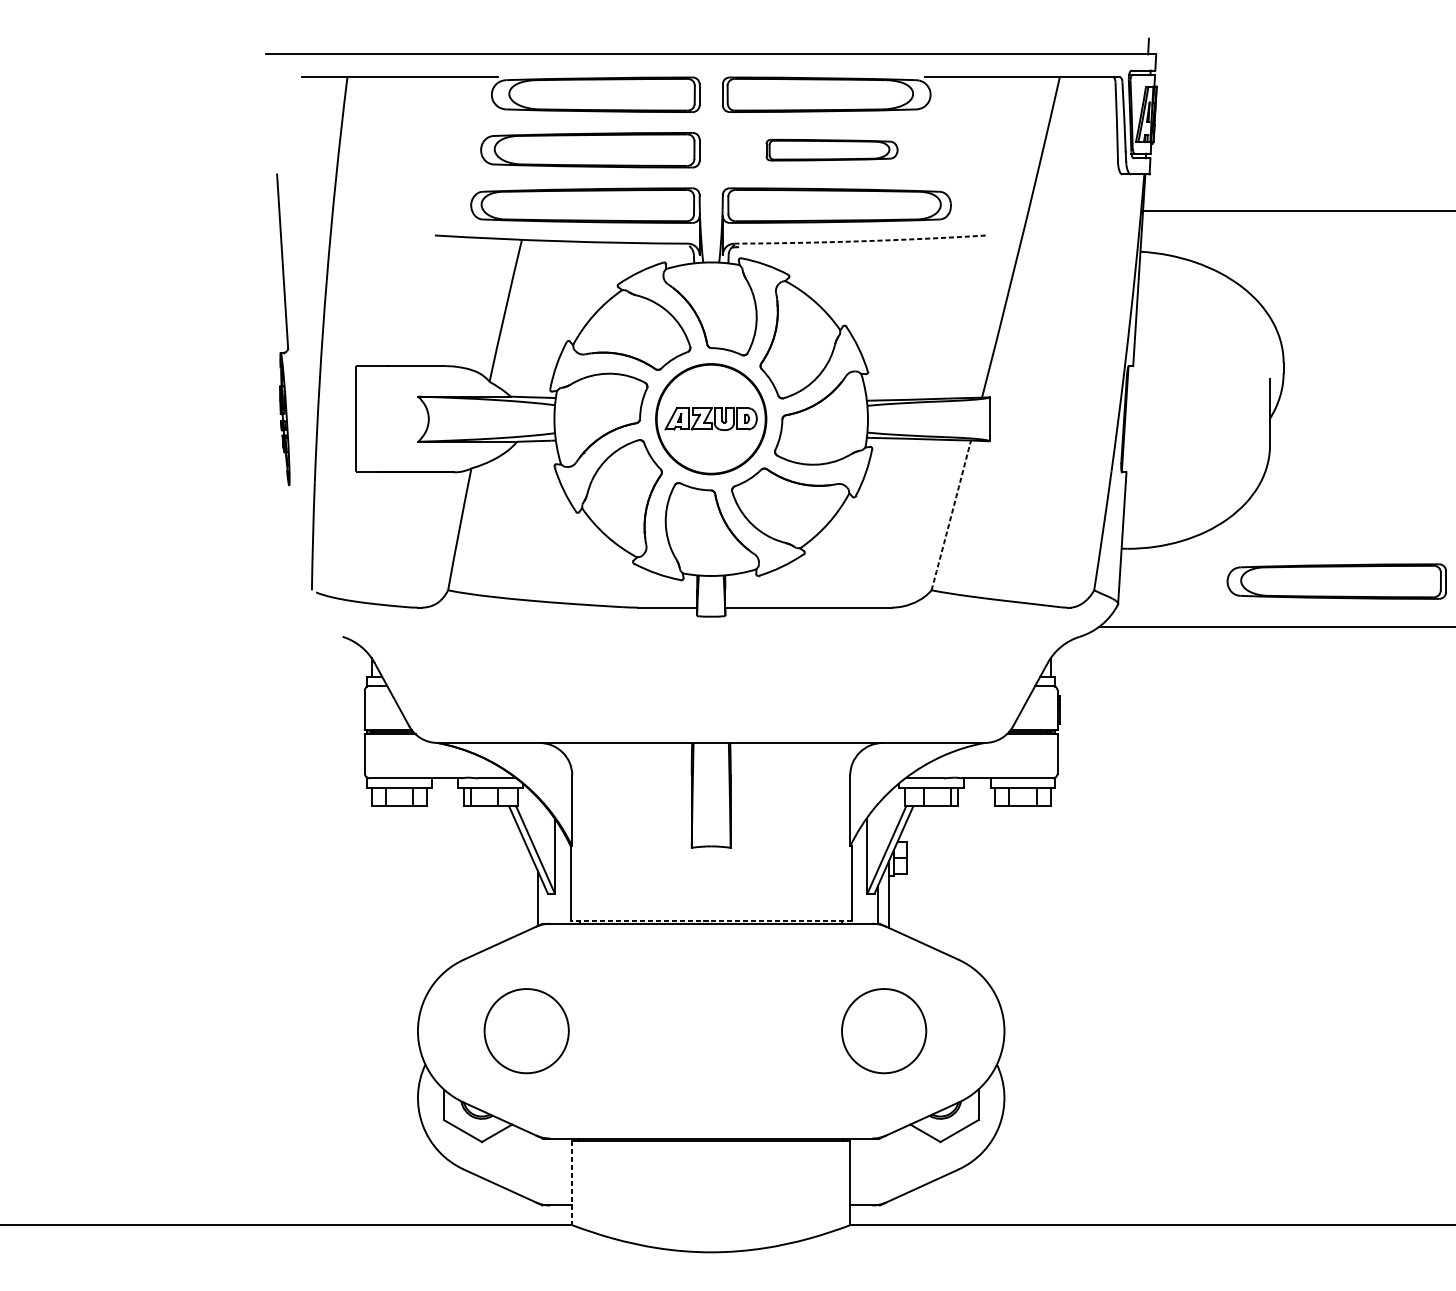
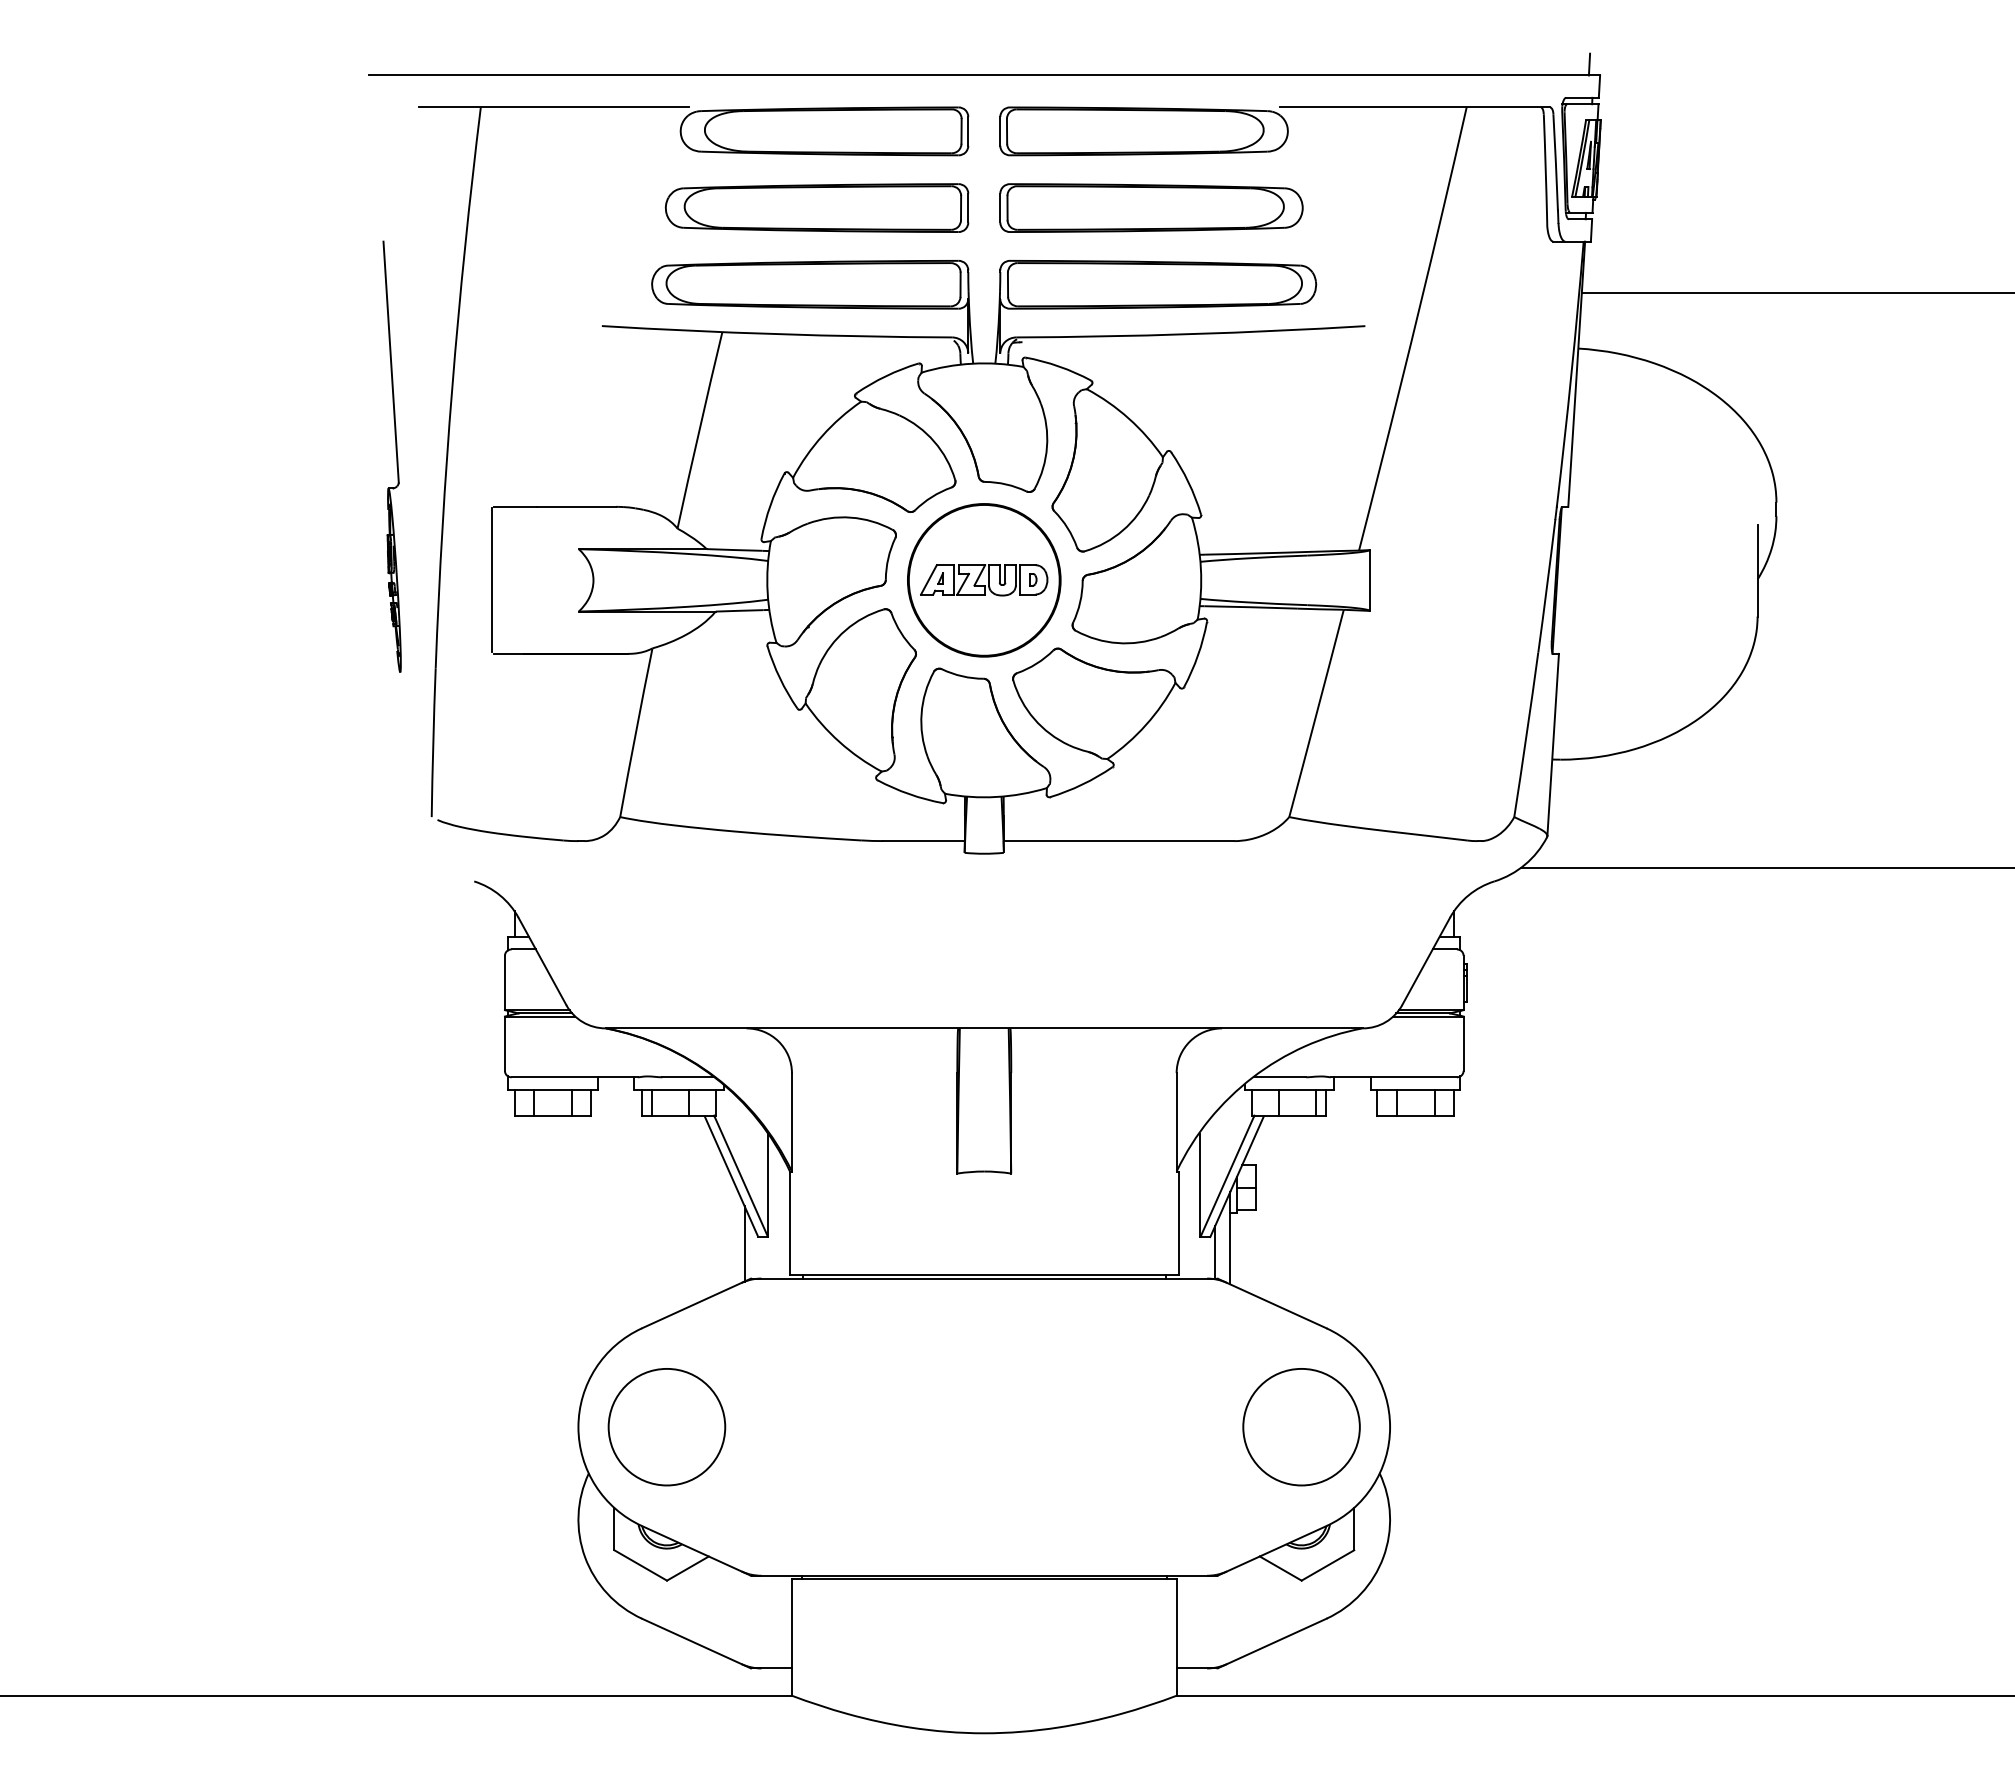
part: (832, 149) -> (1151, 207), size x1.67
arc: (860, 241) -> (1190, 334), dashed -> solid
arc: (951, 515) -> (1316, 713), dashed -> solid
part: (1336, 581) -> (1849, 804), removed
line: (710, 920) -> (983, 1274), dashed -> solid
circle: (526, 1031) -> (666, 1427), moved
circle: (884, 1031) -> (1301, 1427), moved
line: (571, 1183) -> (791, 1638), dashed -> solid

